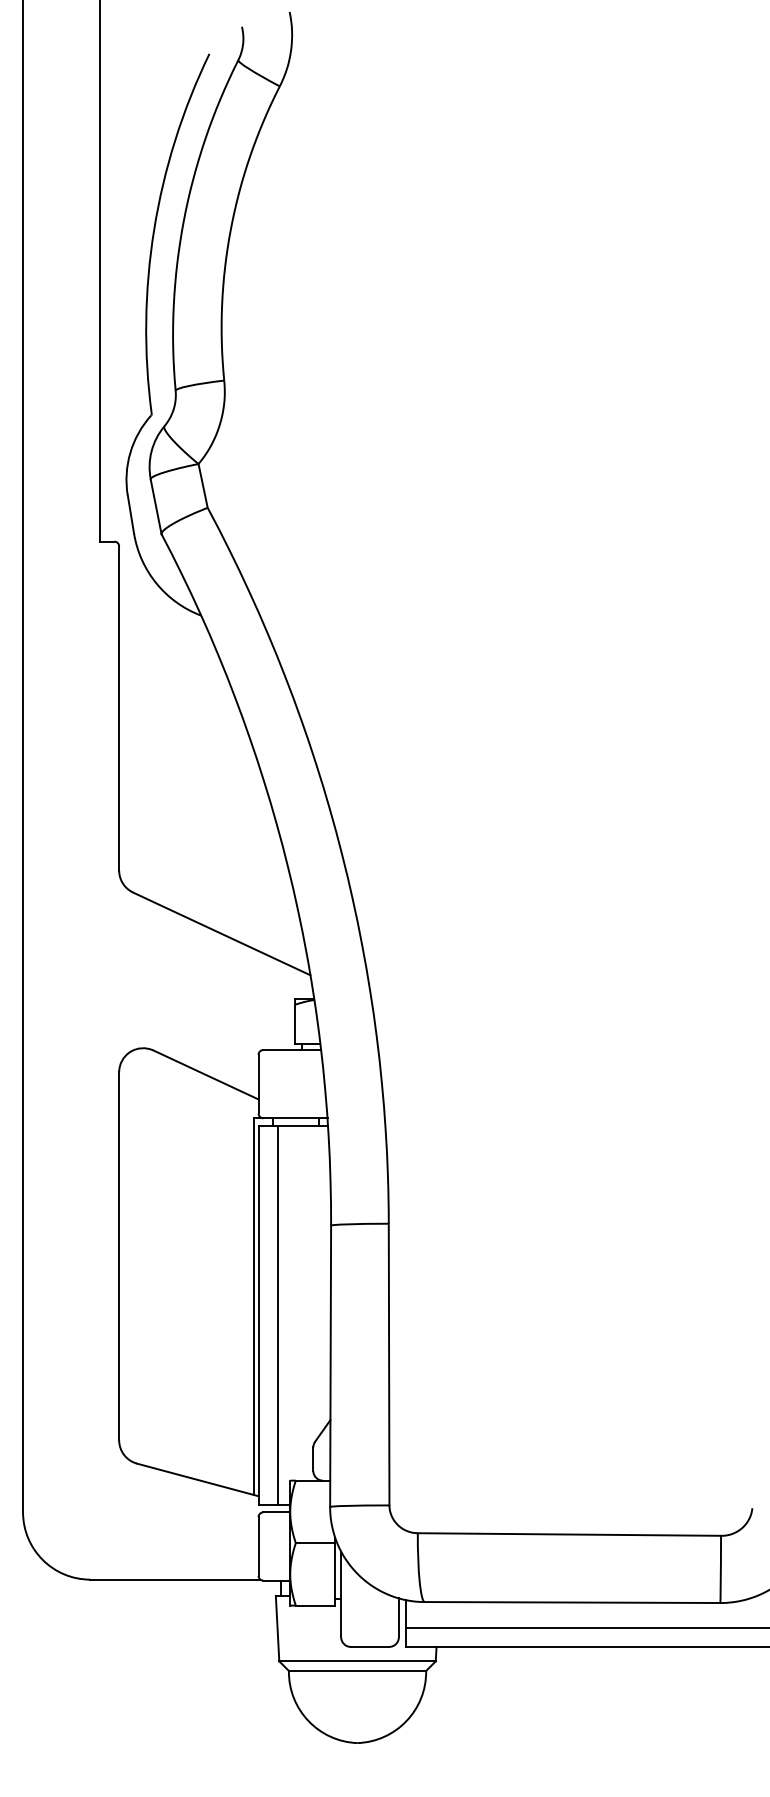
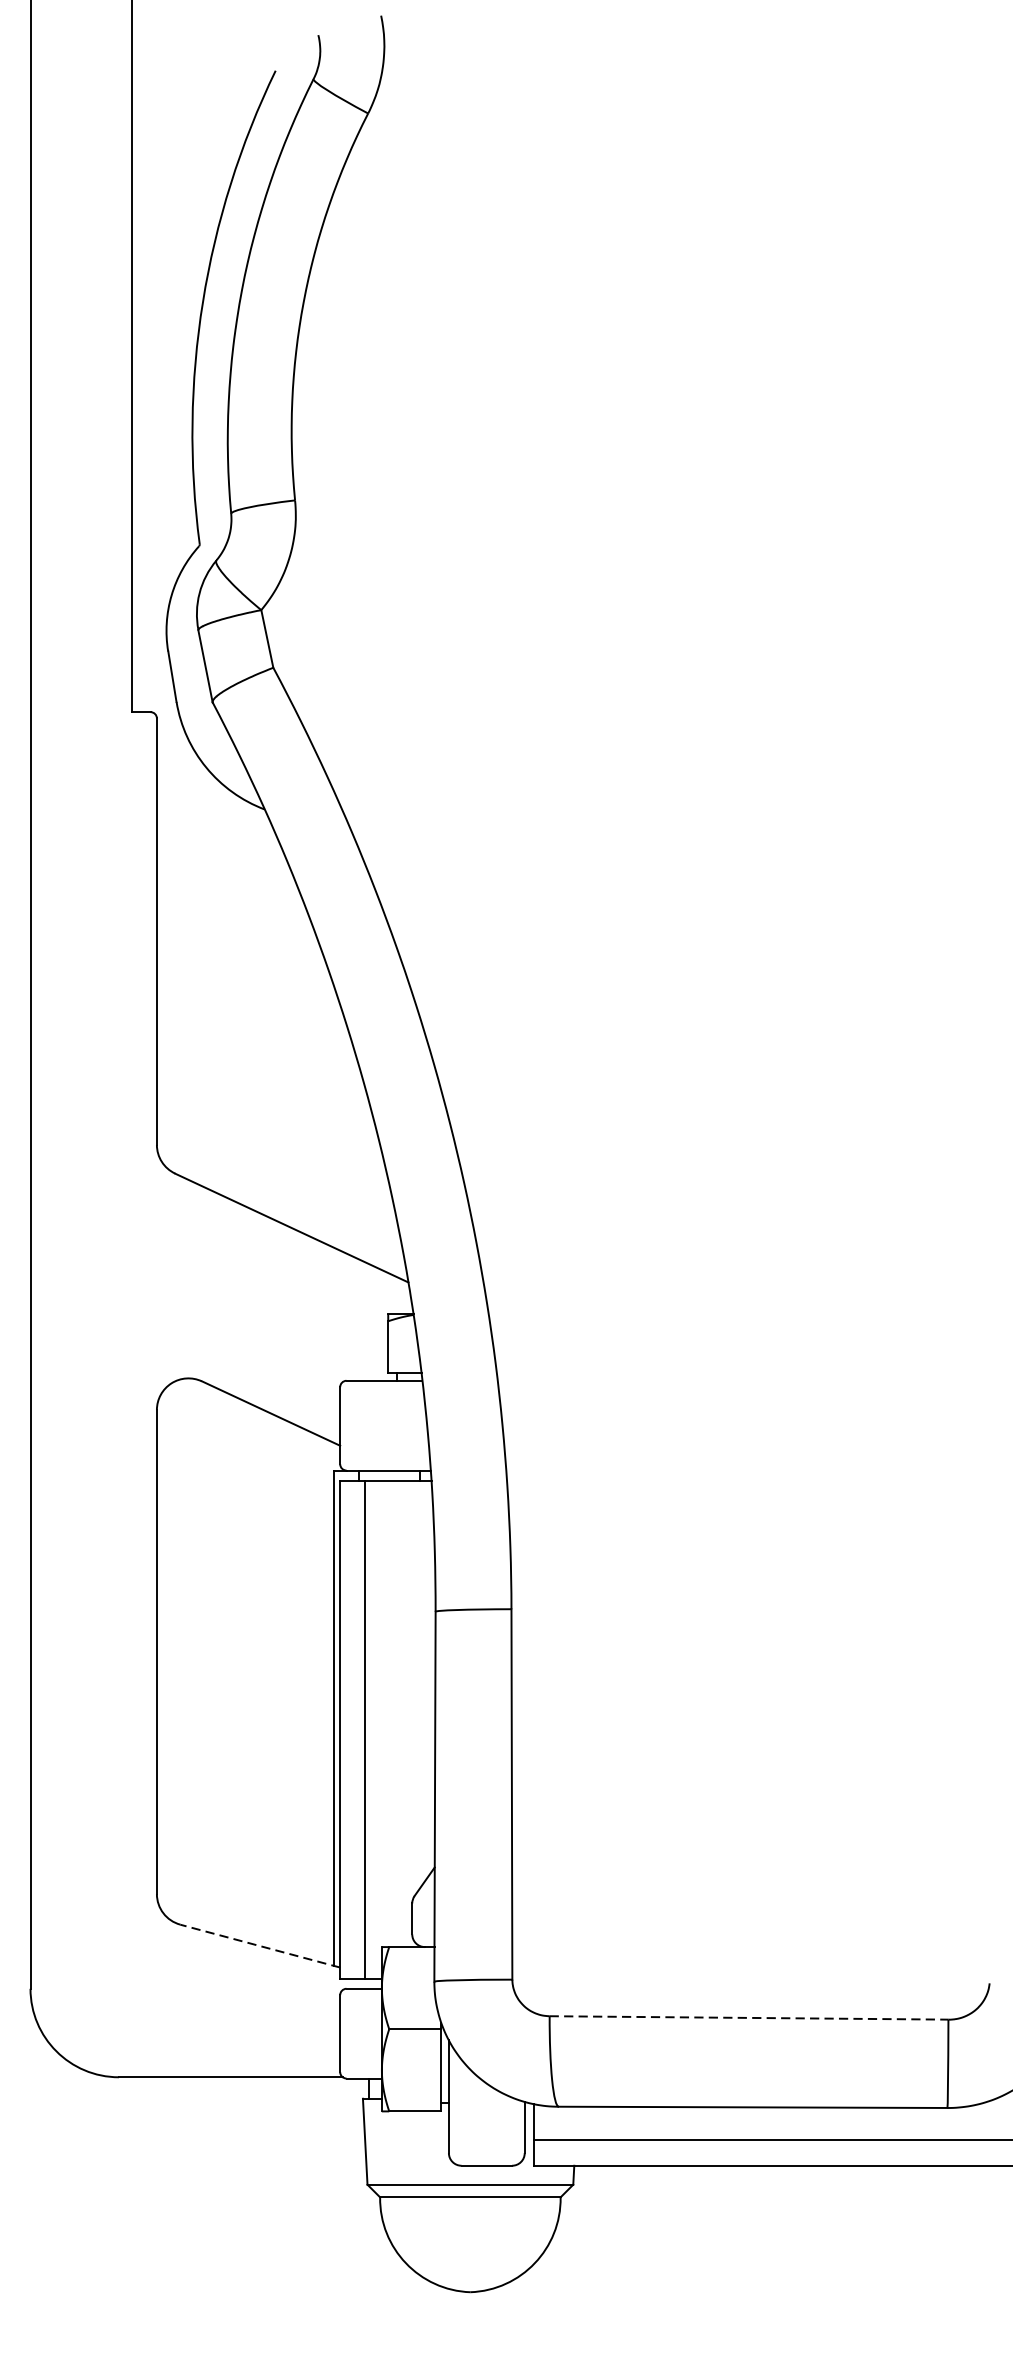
line: (197, 1479) -> (259, 1945), solid -> dashed
line: (569, 1534) -> (749, 2017), solid -> dashed

